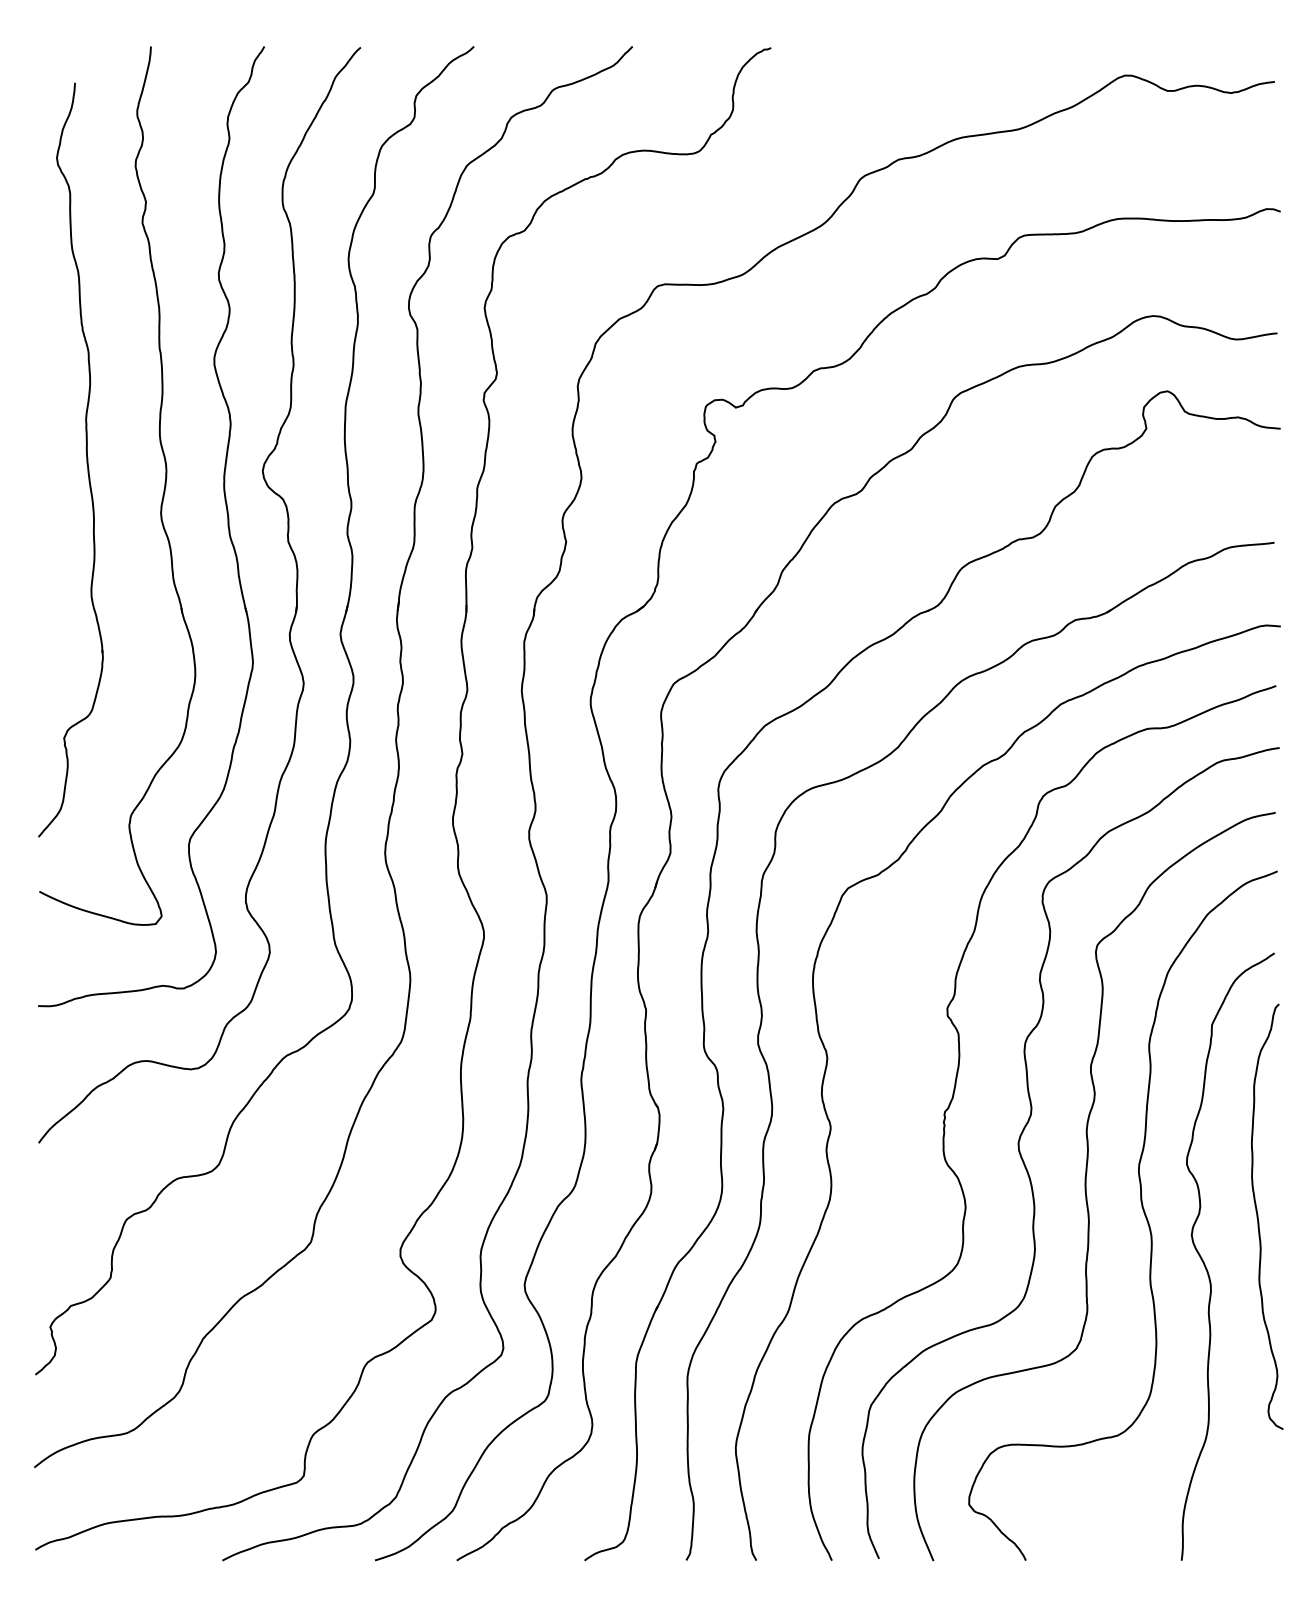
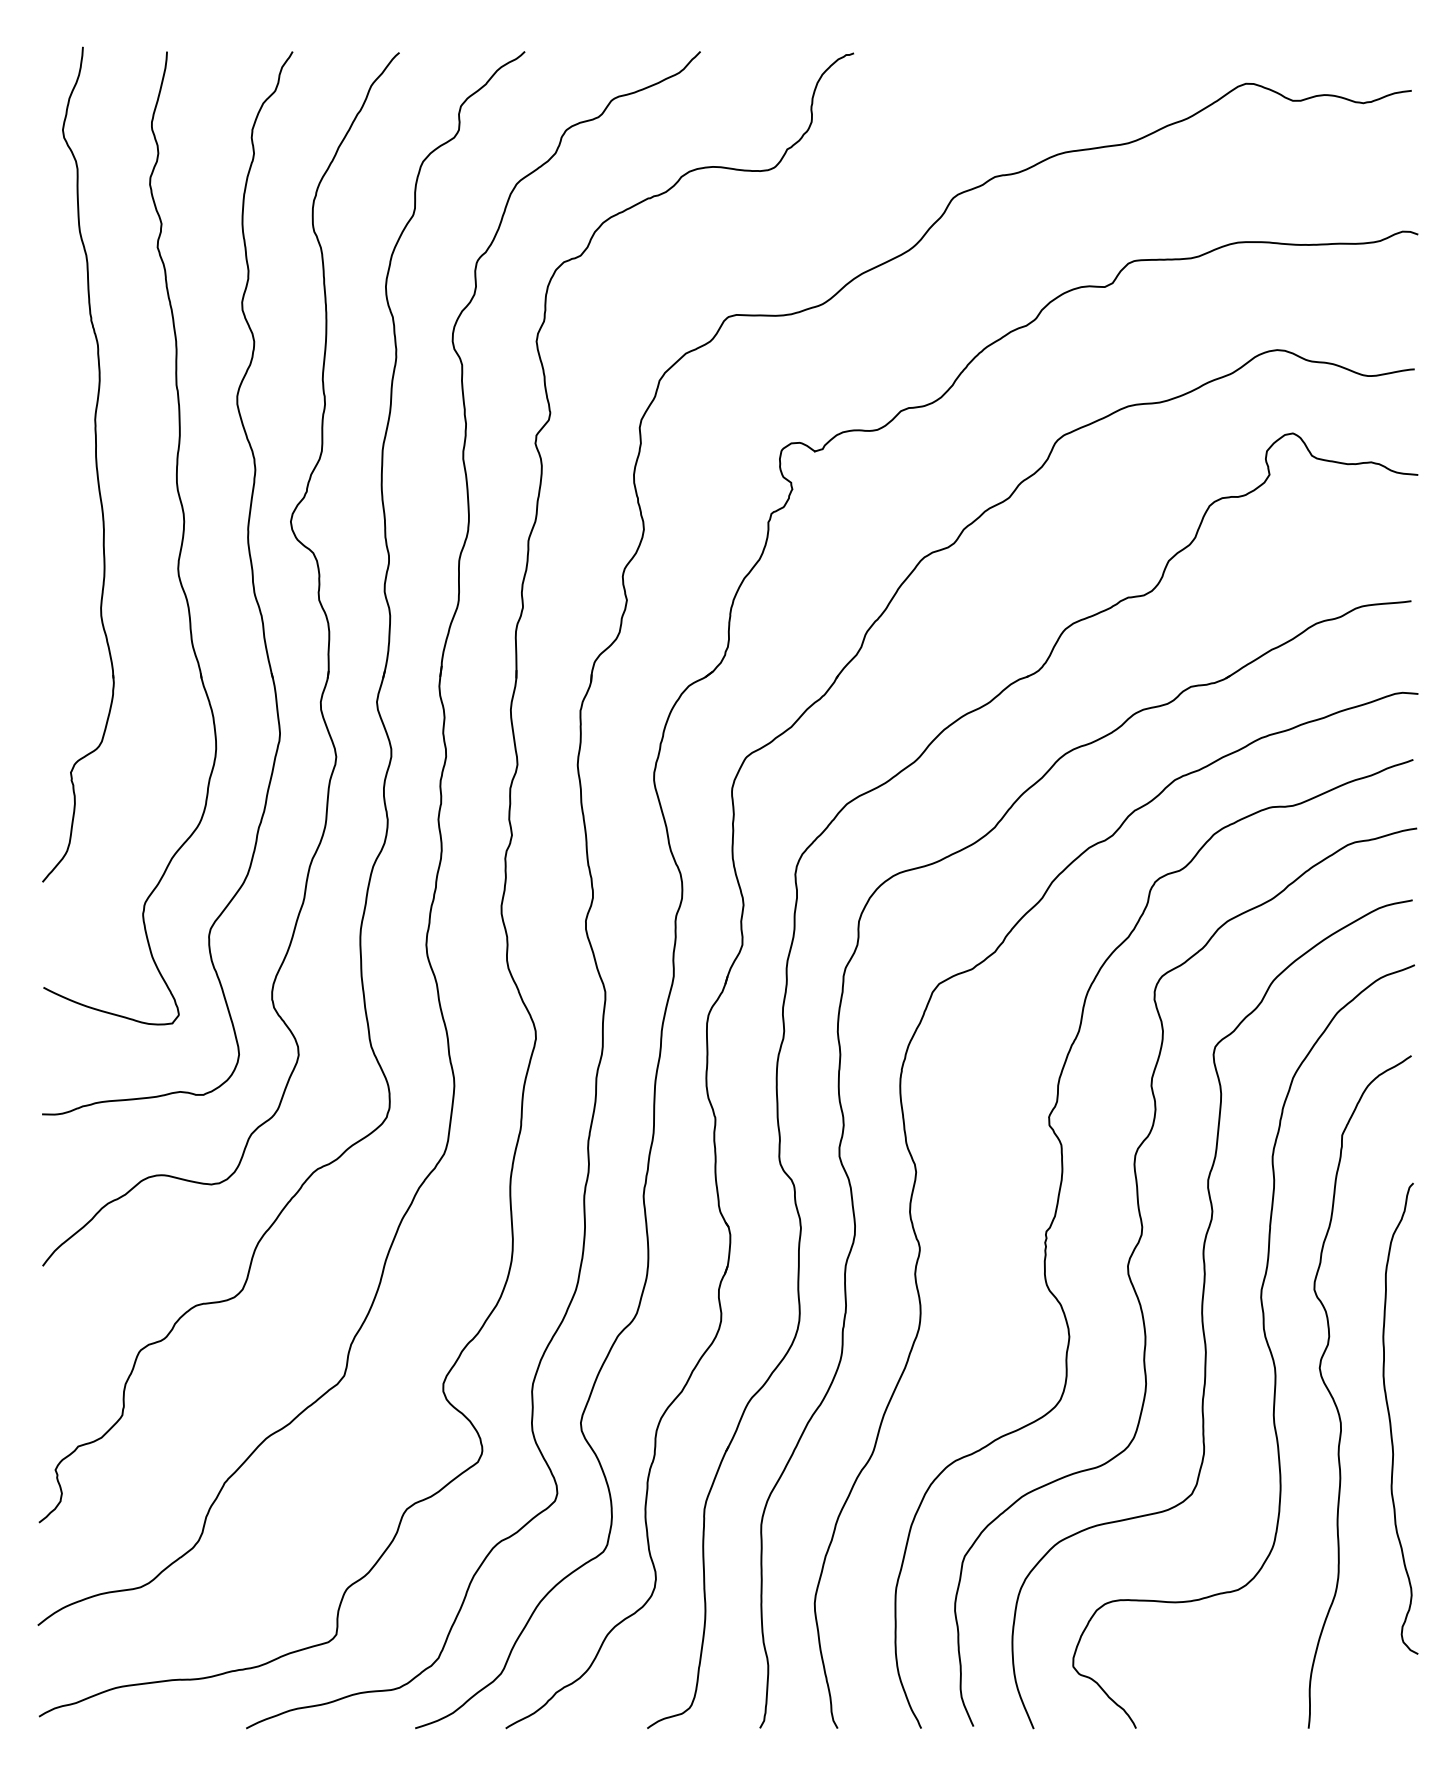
part: (86, 459) -> (95, 464), moved
curve: (1259, 1220) -> (1391, 1422), moved

